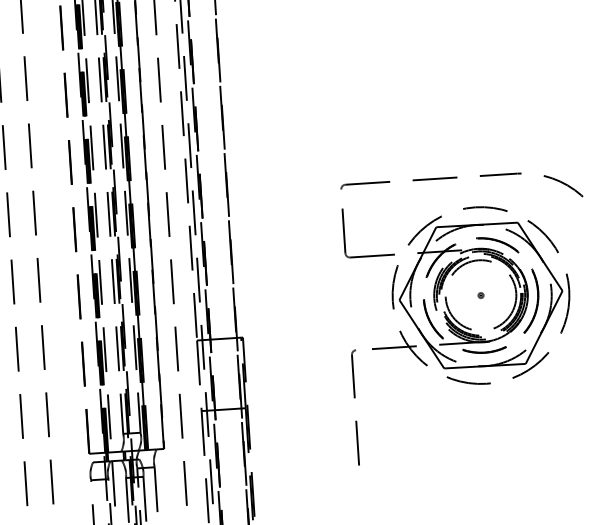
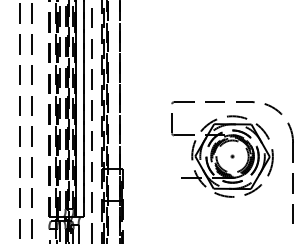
part: (356, 406) -> (172, 203), removed

